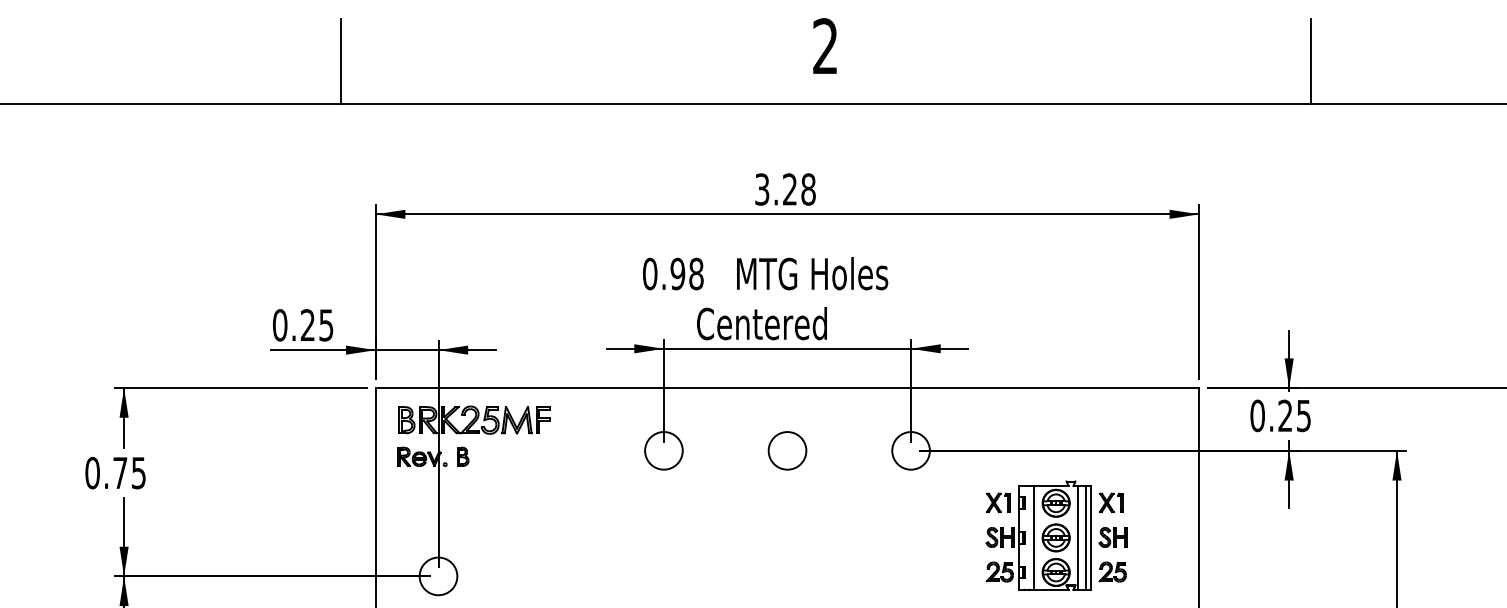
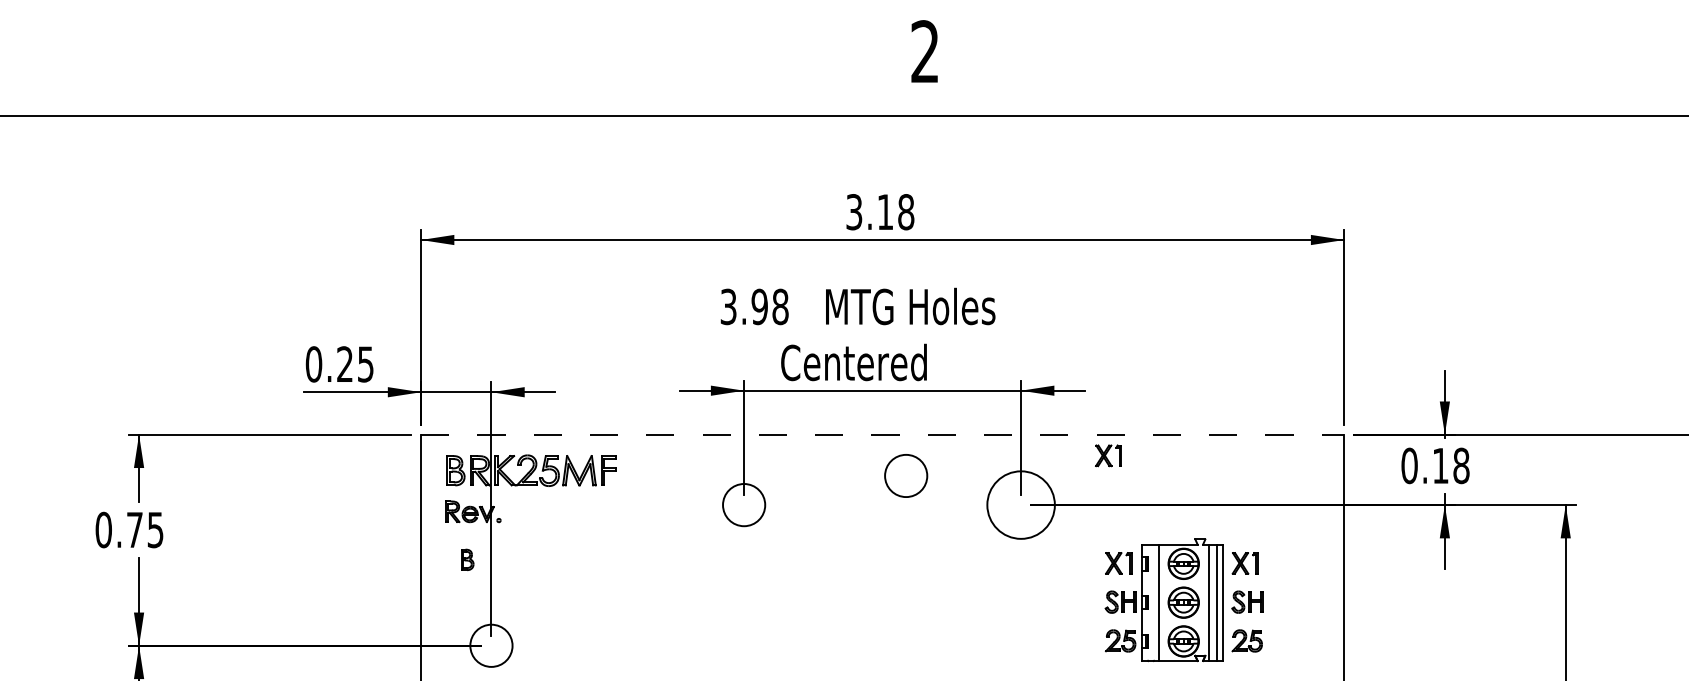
line: (341, 61) -> (382, 68), removed
line: (1311, 61) -> (1469, 68), removed
text: (789, 189) -> (884, 212), 3.28 -> 3.18
text: (650, 273) -> (729, 306), 0.98 -> 3.98
line: (787, 388) -> (882, 435), solid -> dashed
part: (988, 406) -> (1107, 455), added
text: (1294, 415) -> (1450, 465), 0.25 -> 0.18
circle: (787, 450) -> (906, 475), moved
circle: (910, 450) -> (1020, 504), size x1.6
part: (463, 456) -> (467, 559), moved

